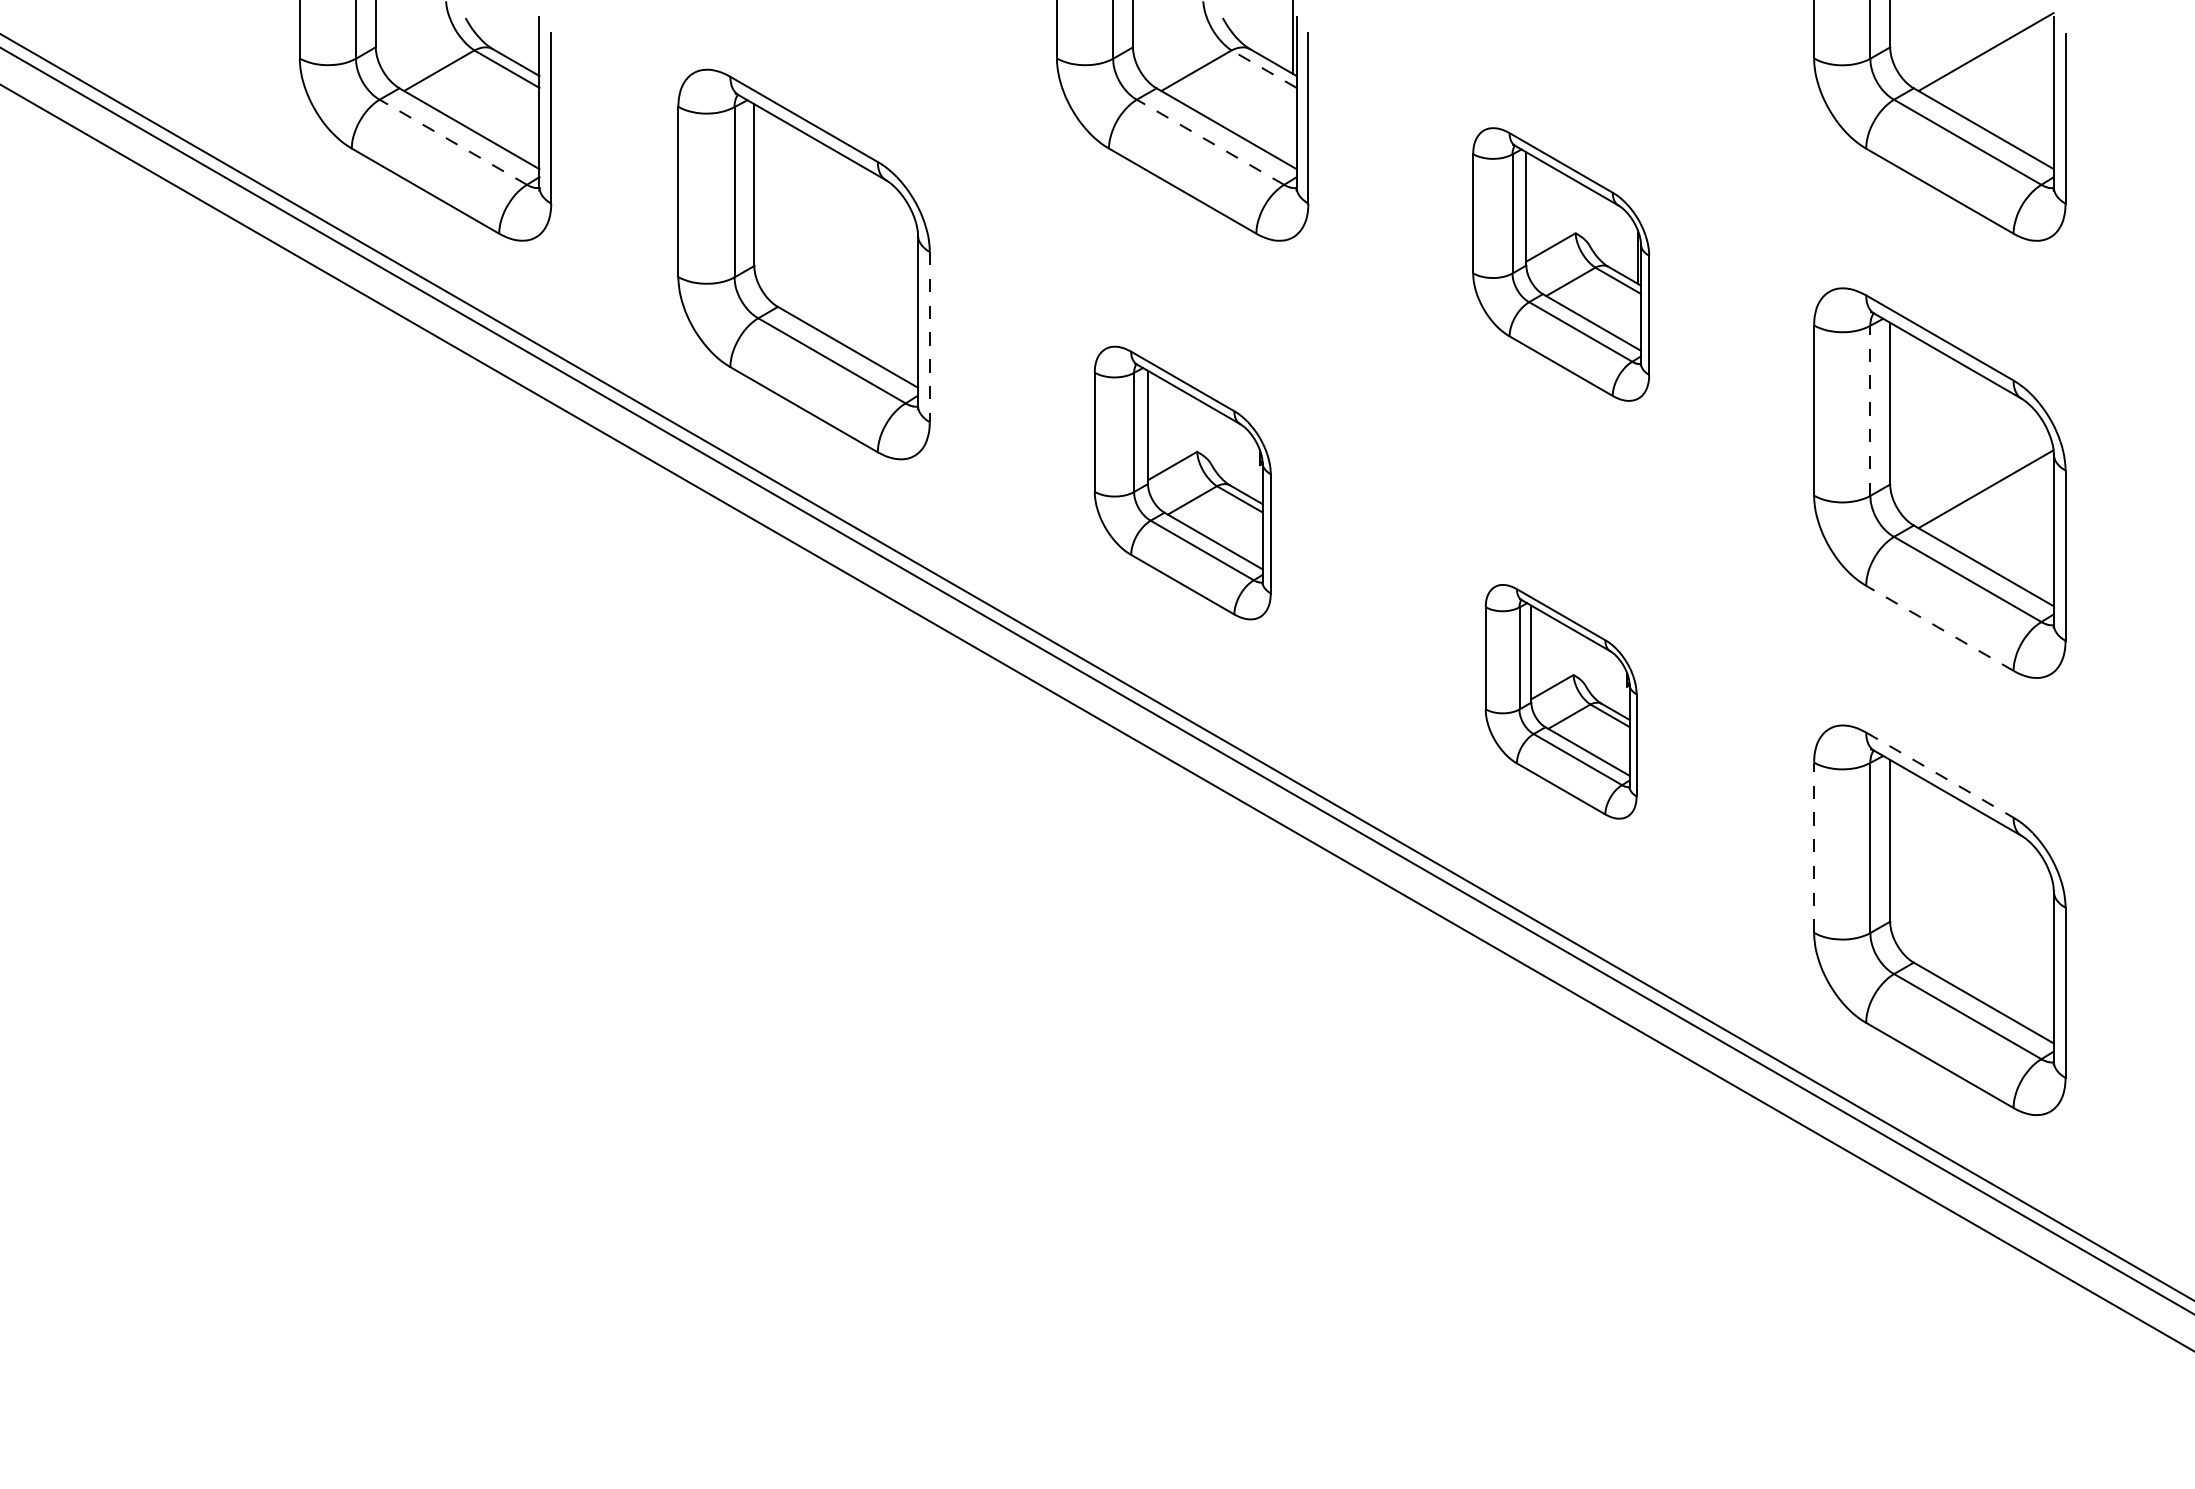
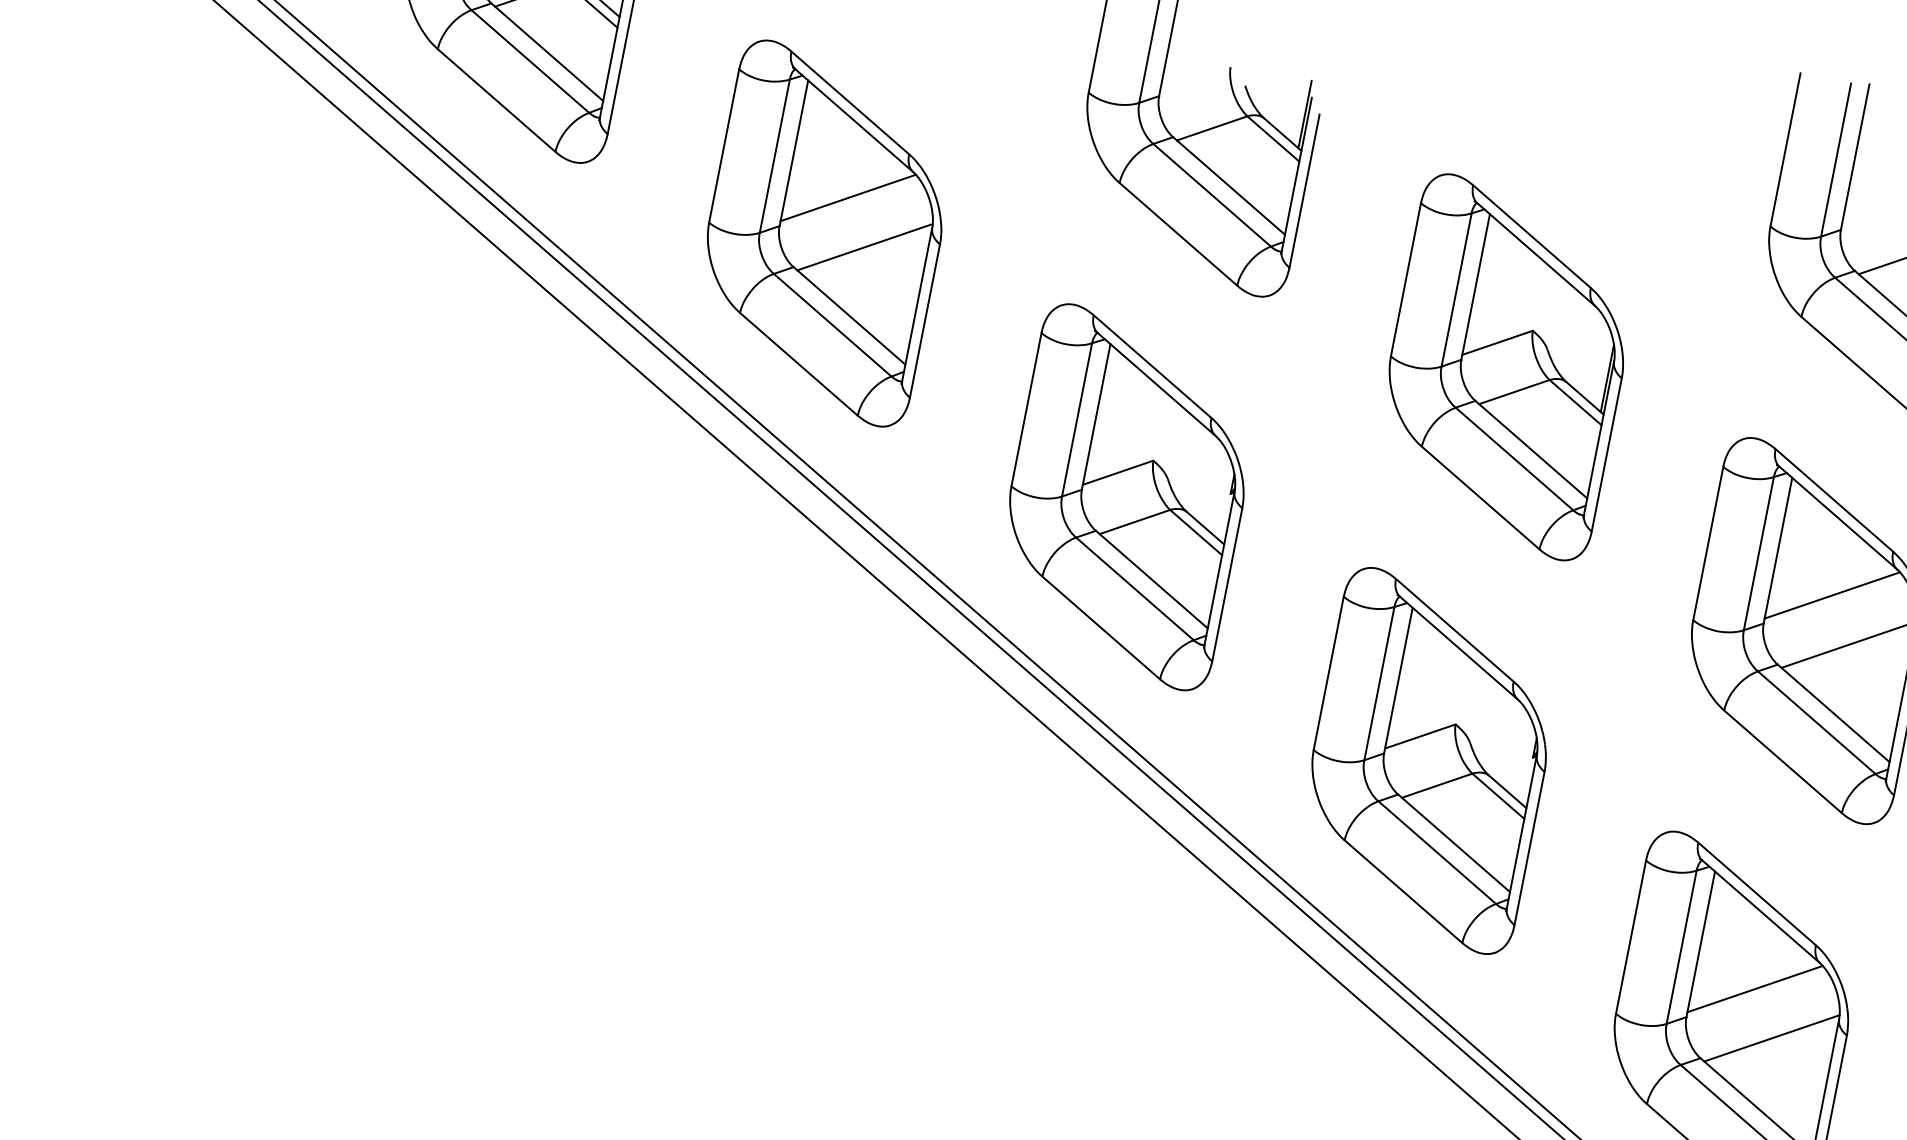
line: (1264, 69) -> (1273, 139), dashed -> solid
line: (452, 142) -> (529, 61), dashed -> solid
line: (1210, 142) -> (1212, 195), dashed -> solid
line: (821, 221) -> (847, 197), added
part: (1560, 264) -> (1505, 367), size x1.43
line: (849, 270) -> (864, 246), added
line: (929, 337) -> (924, 321), dashed -> solid
line: (1870, 410) -> (1759, 553), dashed -> solid
line: (1957, 440) -> (1832, 595), added
part: (1182, 482) -> (1126, 496), size x1.43
line: (1939, 628) -> (1782, 761), dashed -> solid
part: (1560, 701) -> (1428, 760), size x1.67
line: (1940, 775) -> (1757, 894), dashed -> solid
line: (1814, 847) -> (1631, 937), dashed -> solid
line: (1957, 877) -> (1754, 989), added
line: (1985, 926) -> (1771, 1038), added

